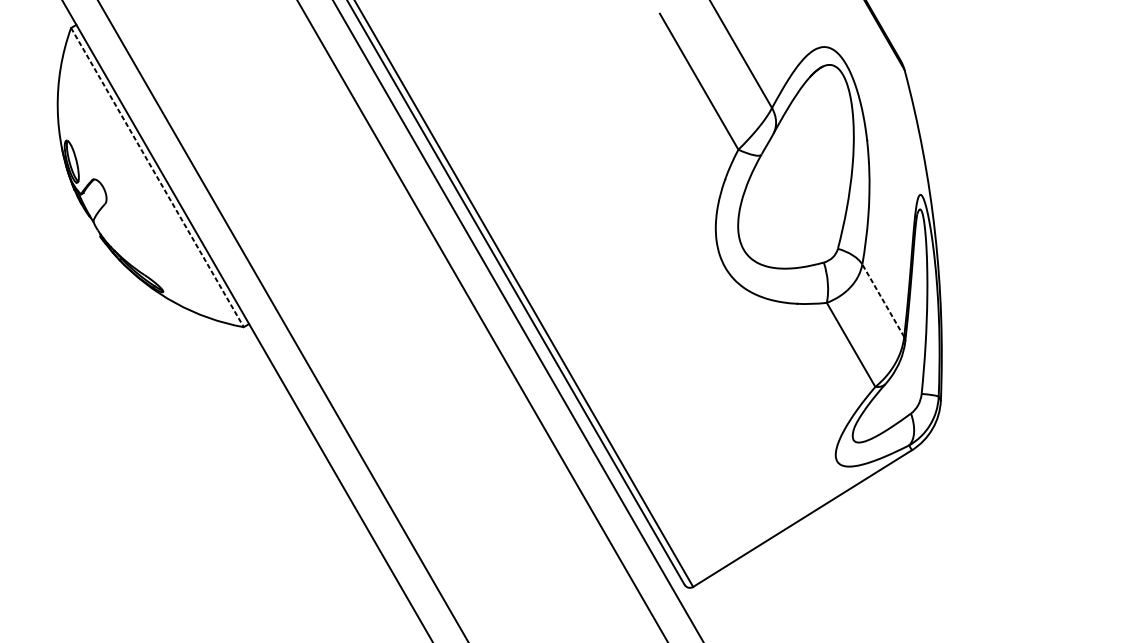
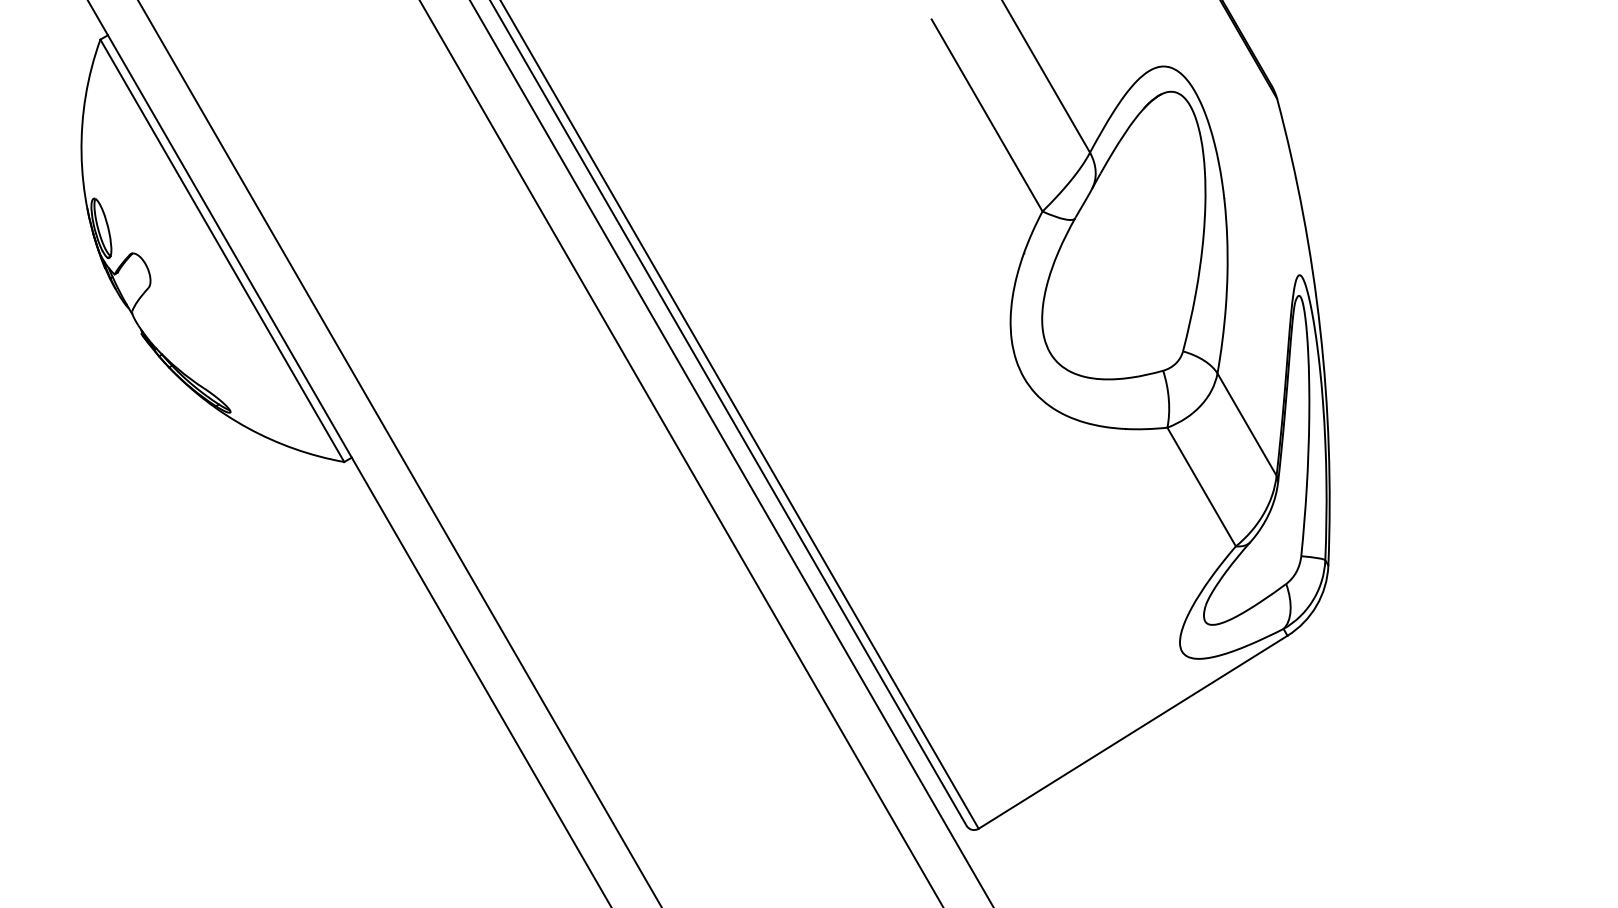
line: (157, 177) -> (222, 250), dashed -> solid
line: (882, 300) -> (1246, 424), dashed -> solid

